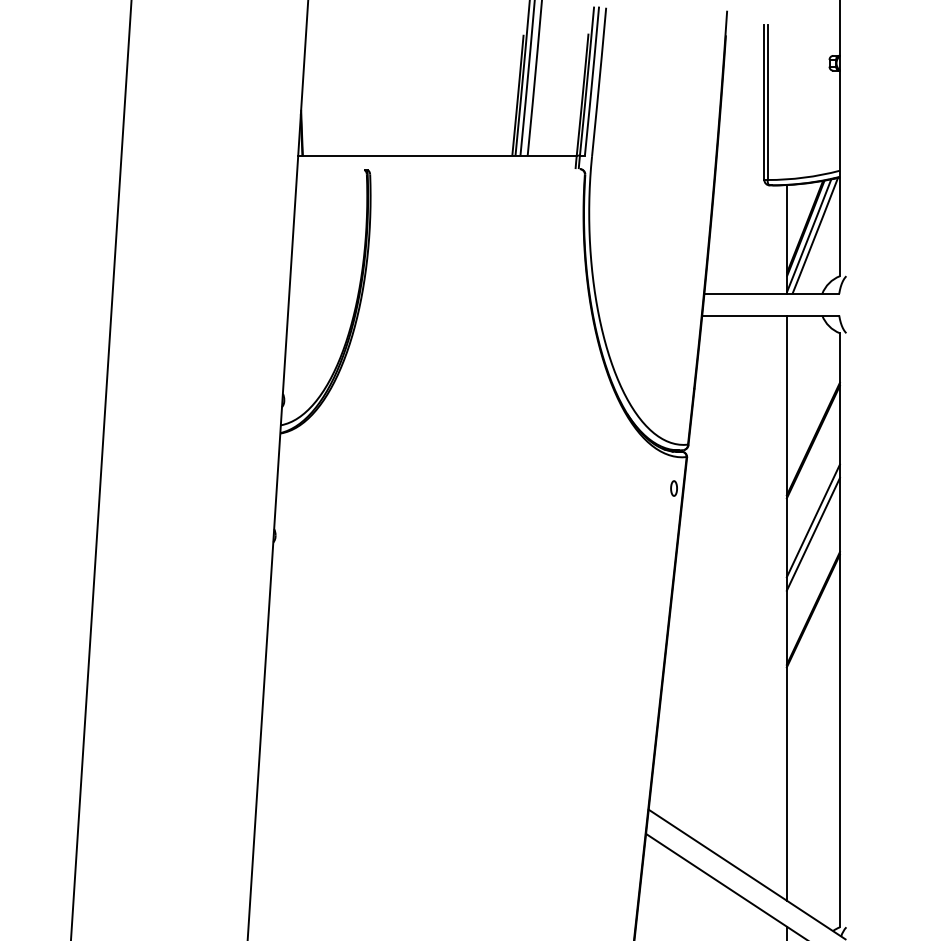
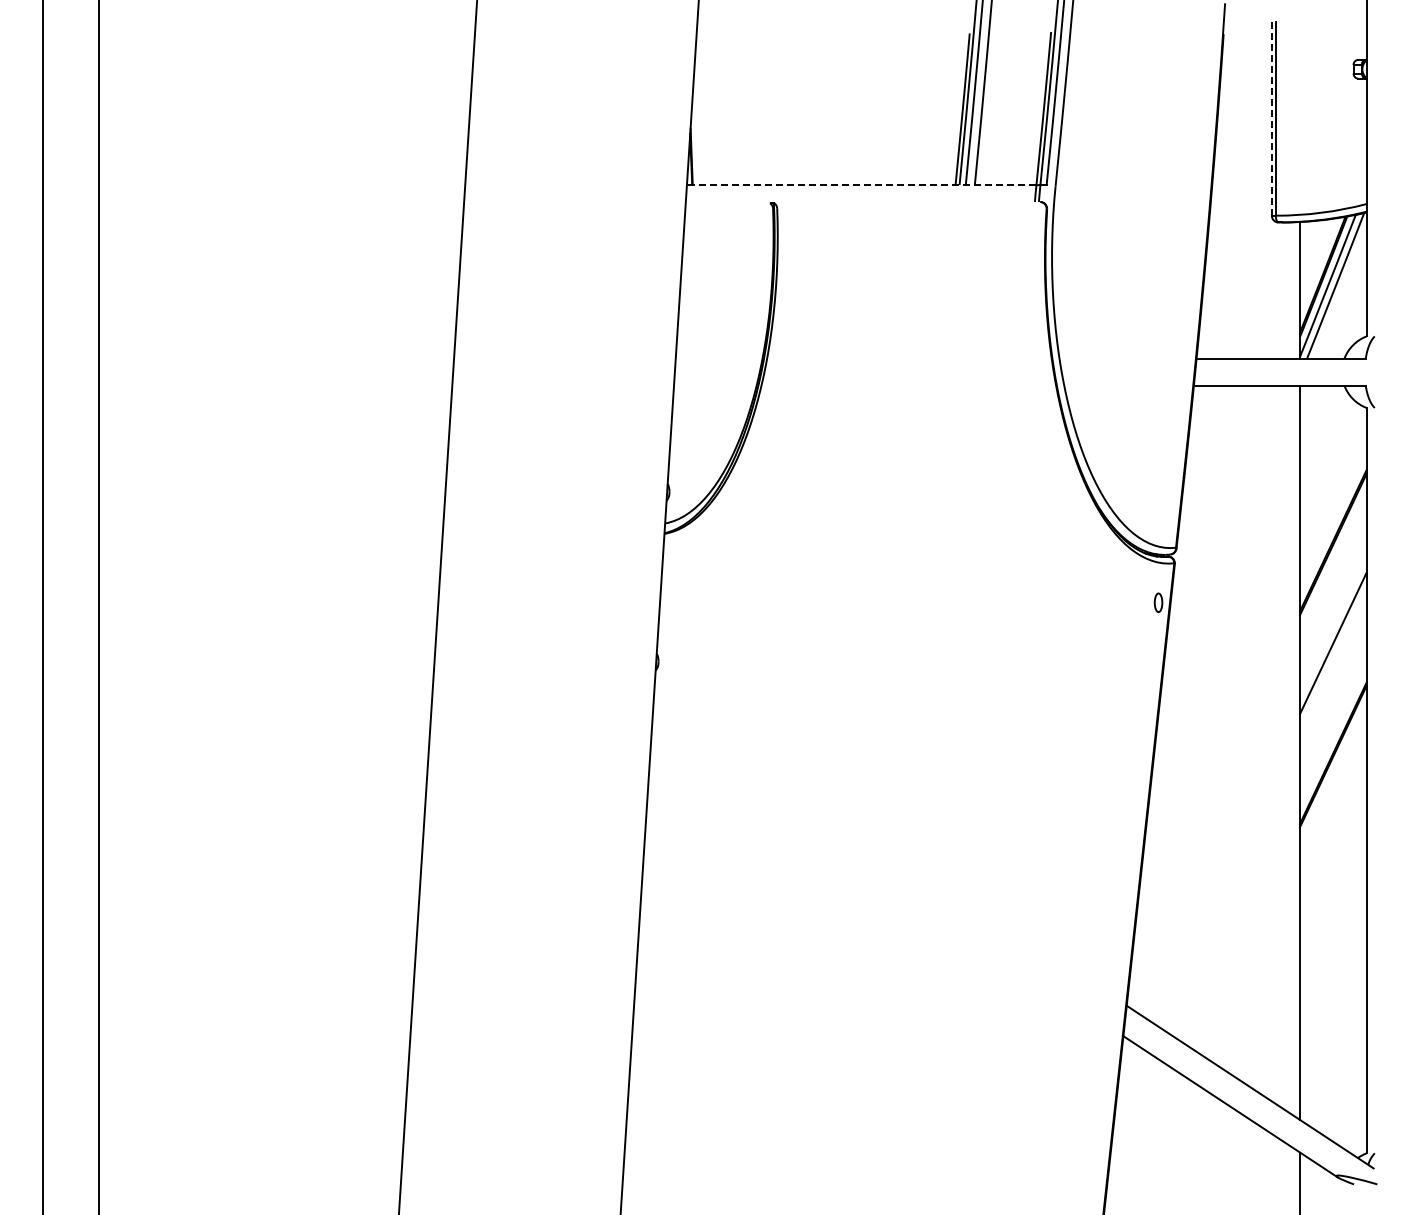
line: (764, 103) -> (1271, 119), solid -> dashed
line: (437, 155) -> (861, 184), solid -> dashed
line: (813, 534) -> (1333, 660), removed

